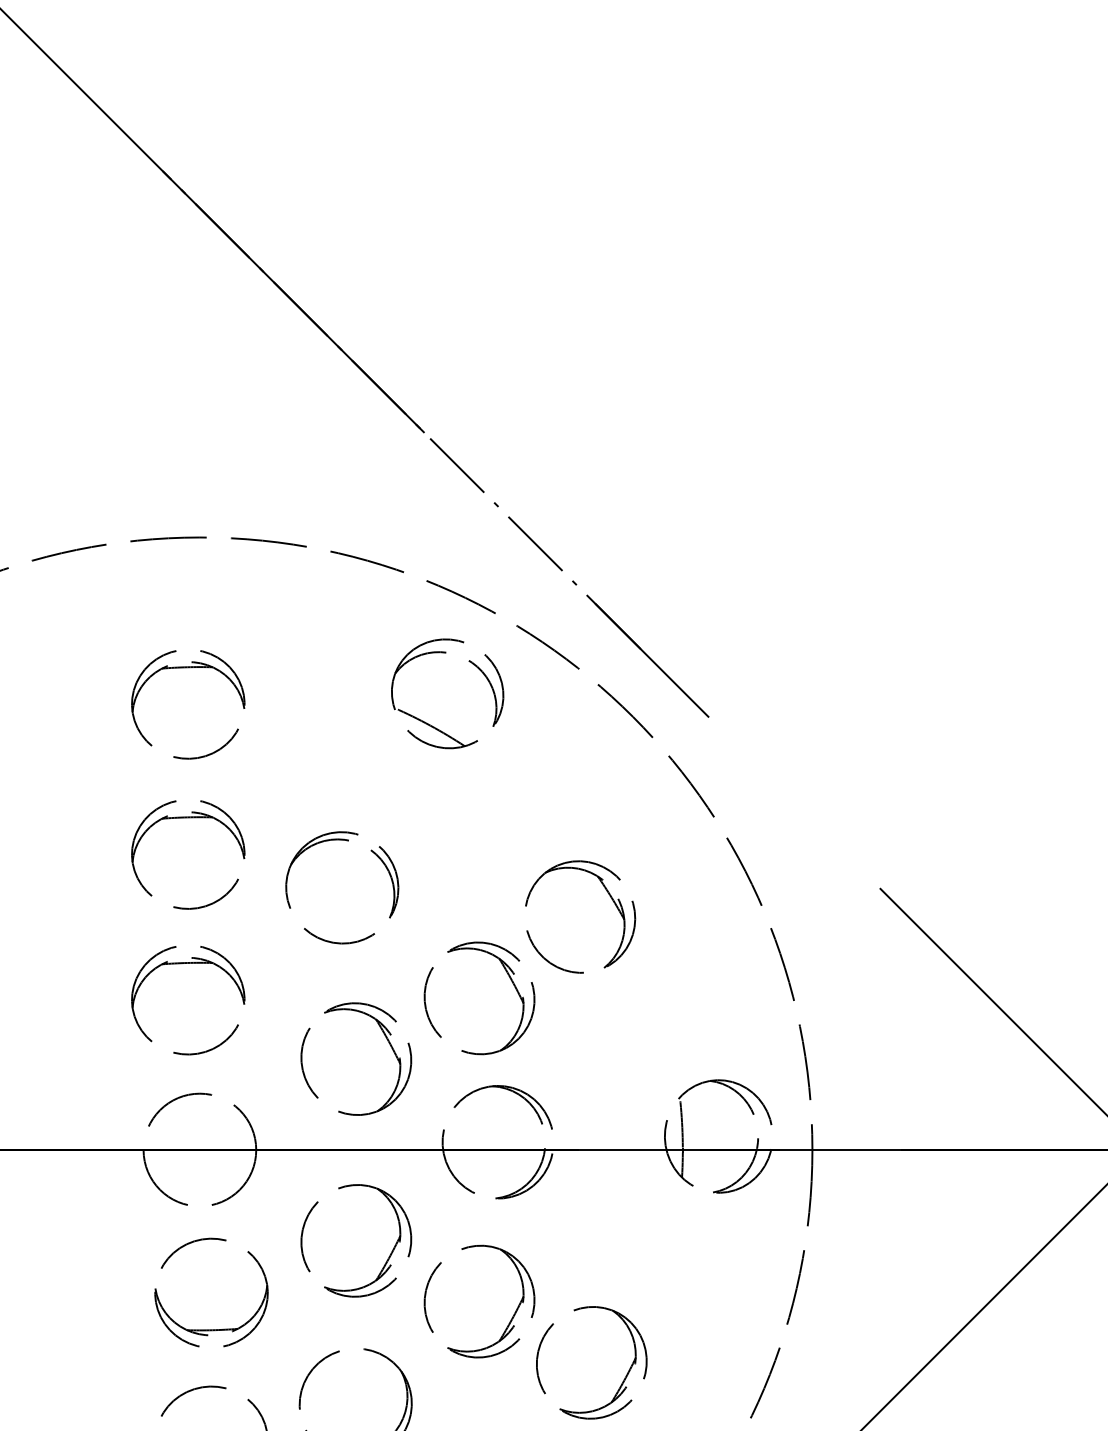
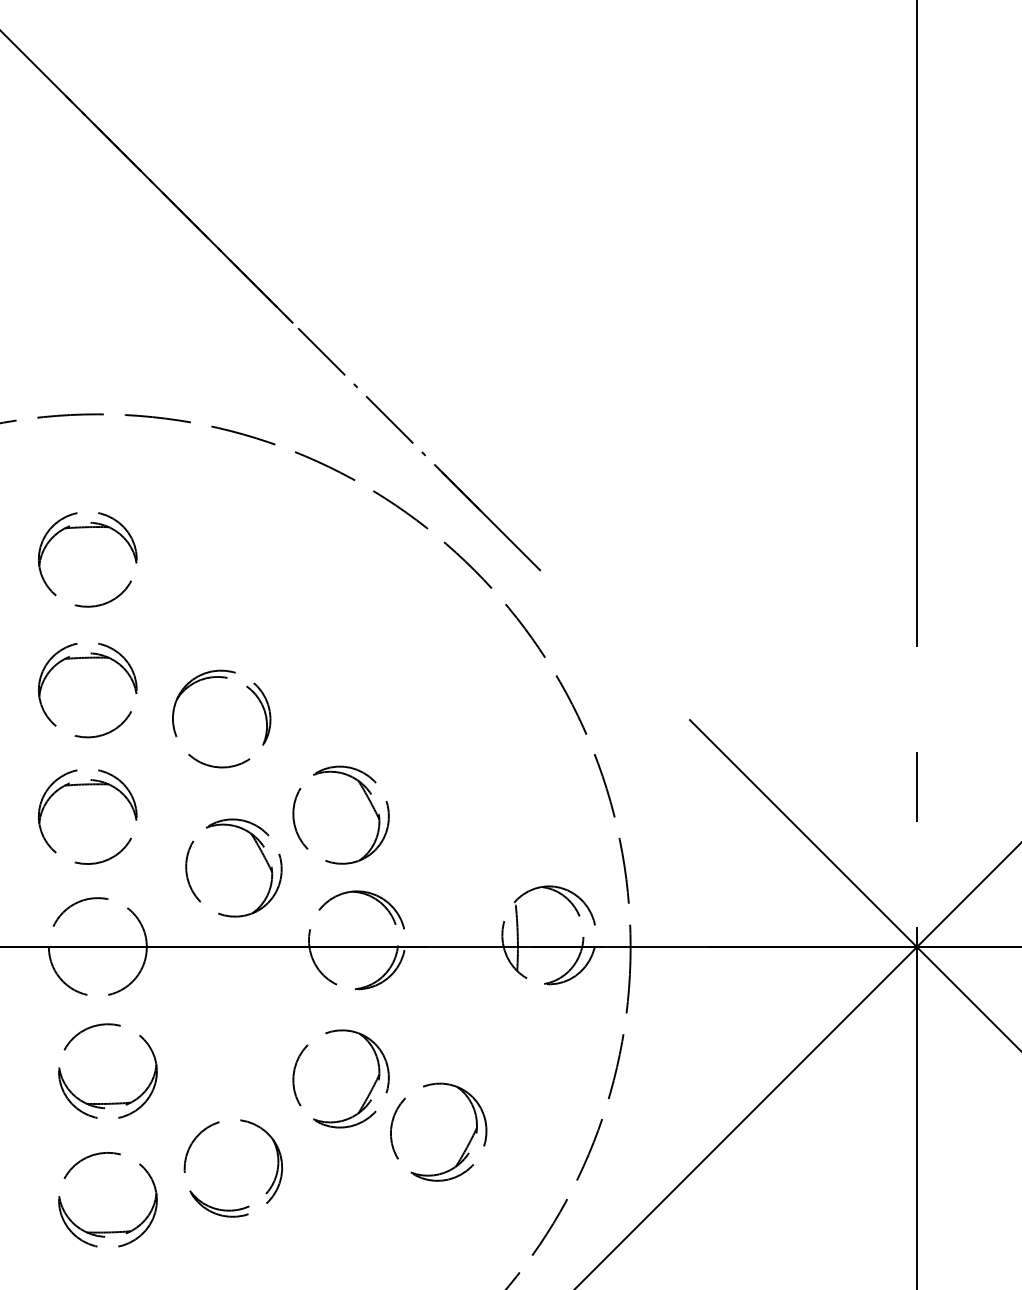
part: (428, 722) -> (296, 575), removed
part: (609, 897) -> (454, 727), removed
part: (388, 1257) -> (261, 1040), removed

